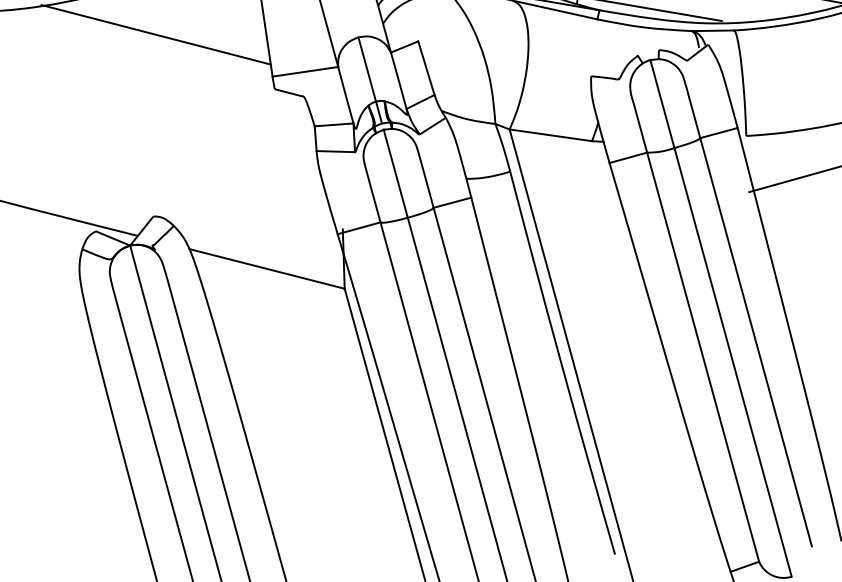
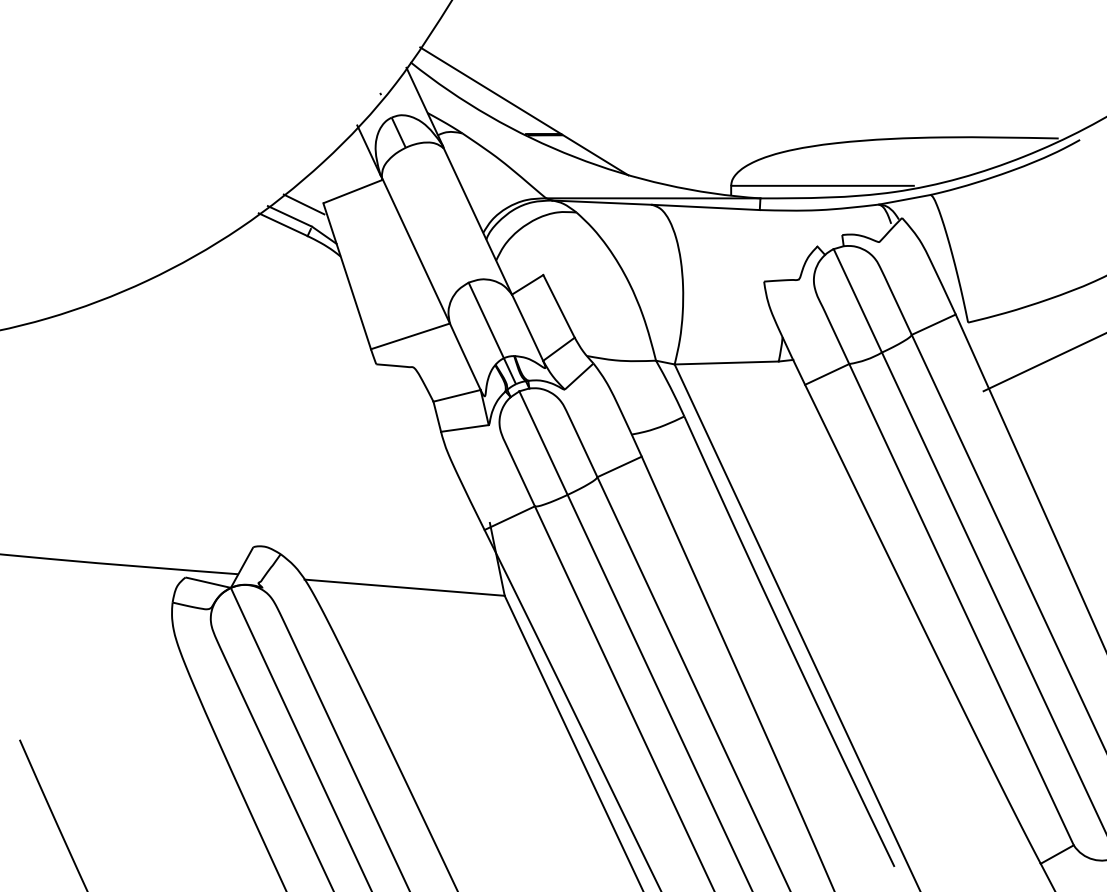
line: (156, 34) -> (218, 321), removed

